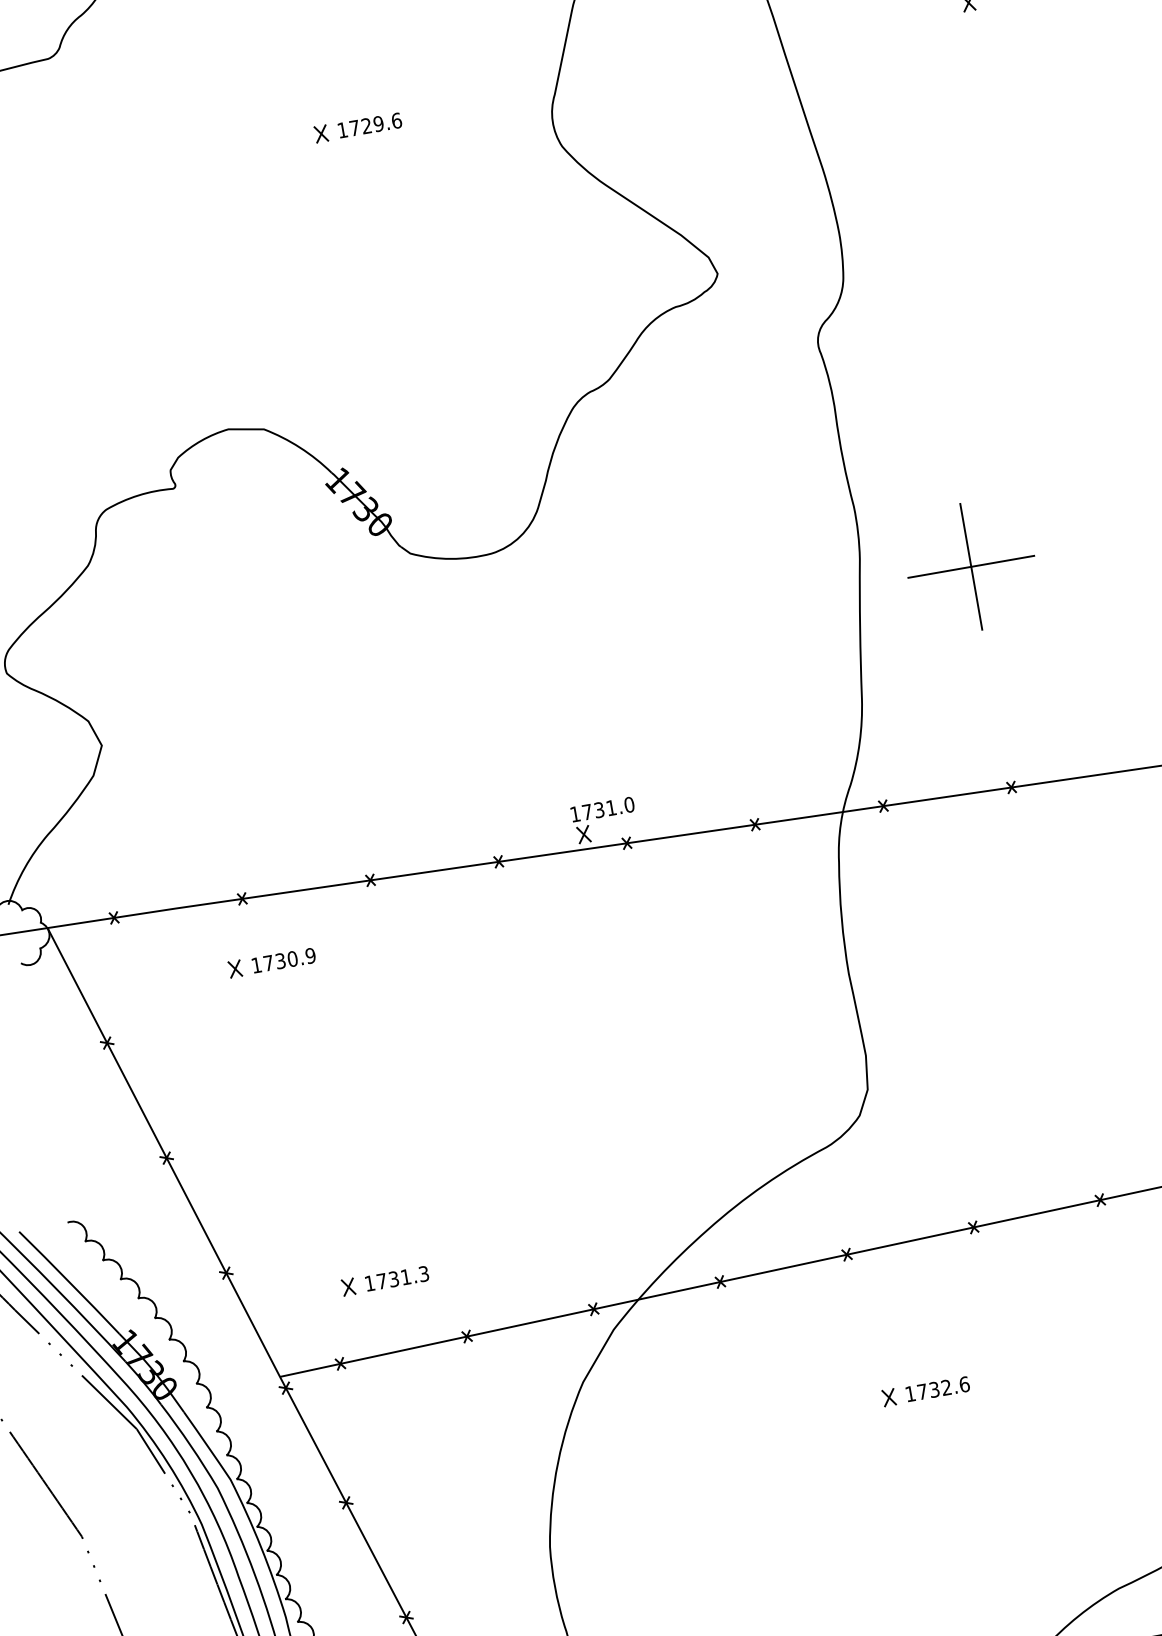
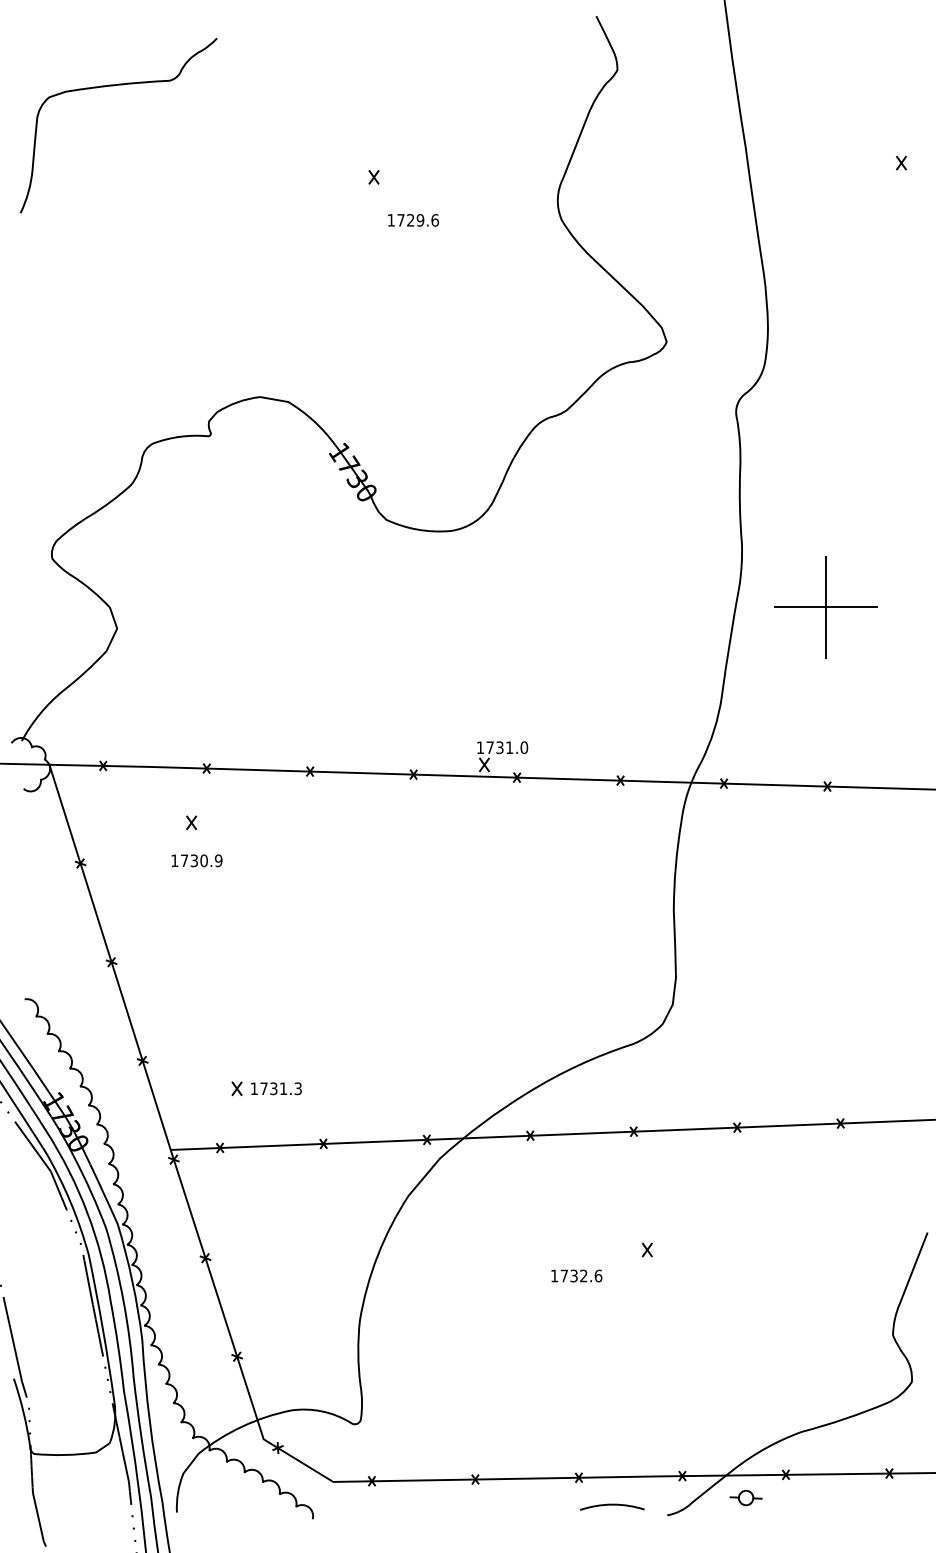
text: (370, 125) -> (413, 220), moved
text: (283, 960) -> (196, 860), moved
text: (937, 1388) -> (576, 1275), moved

